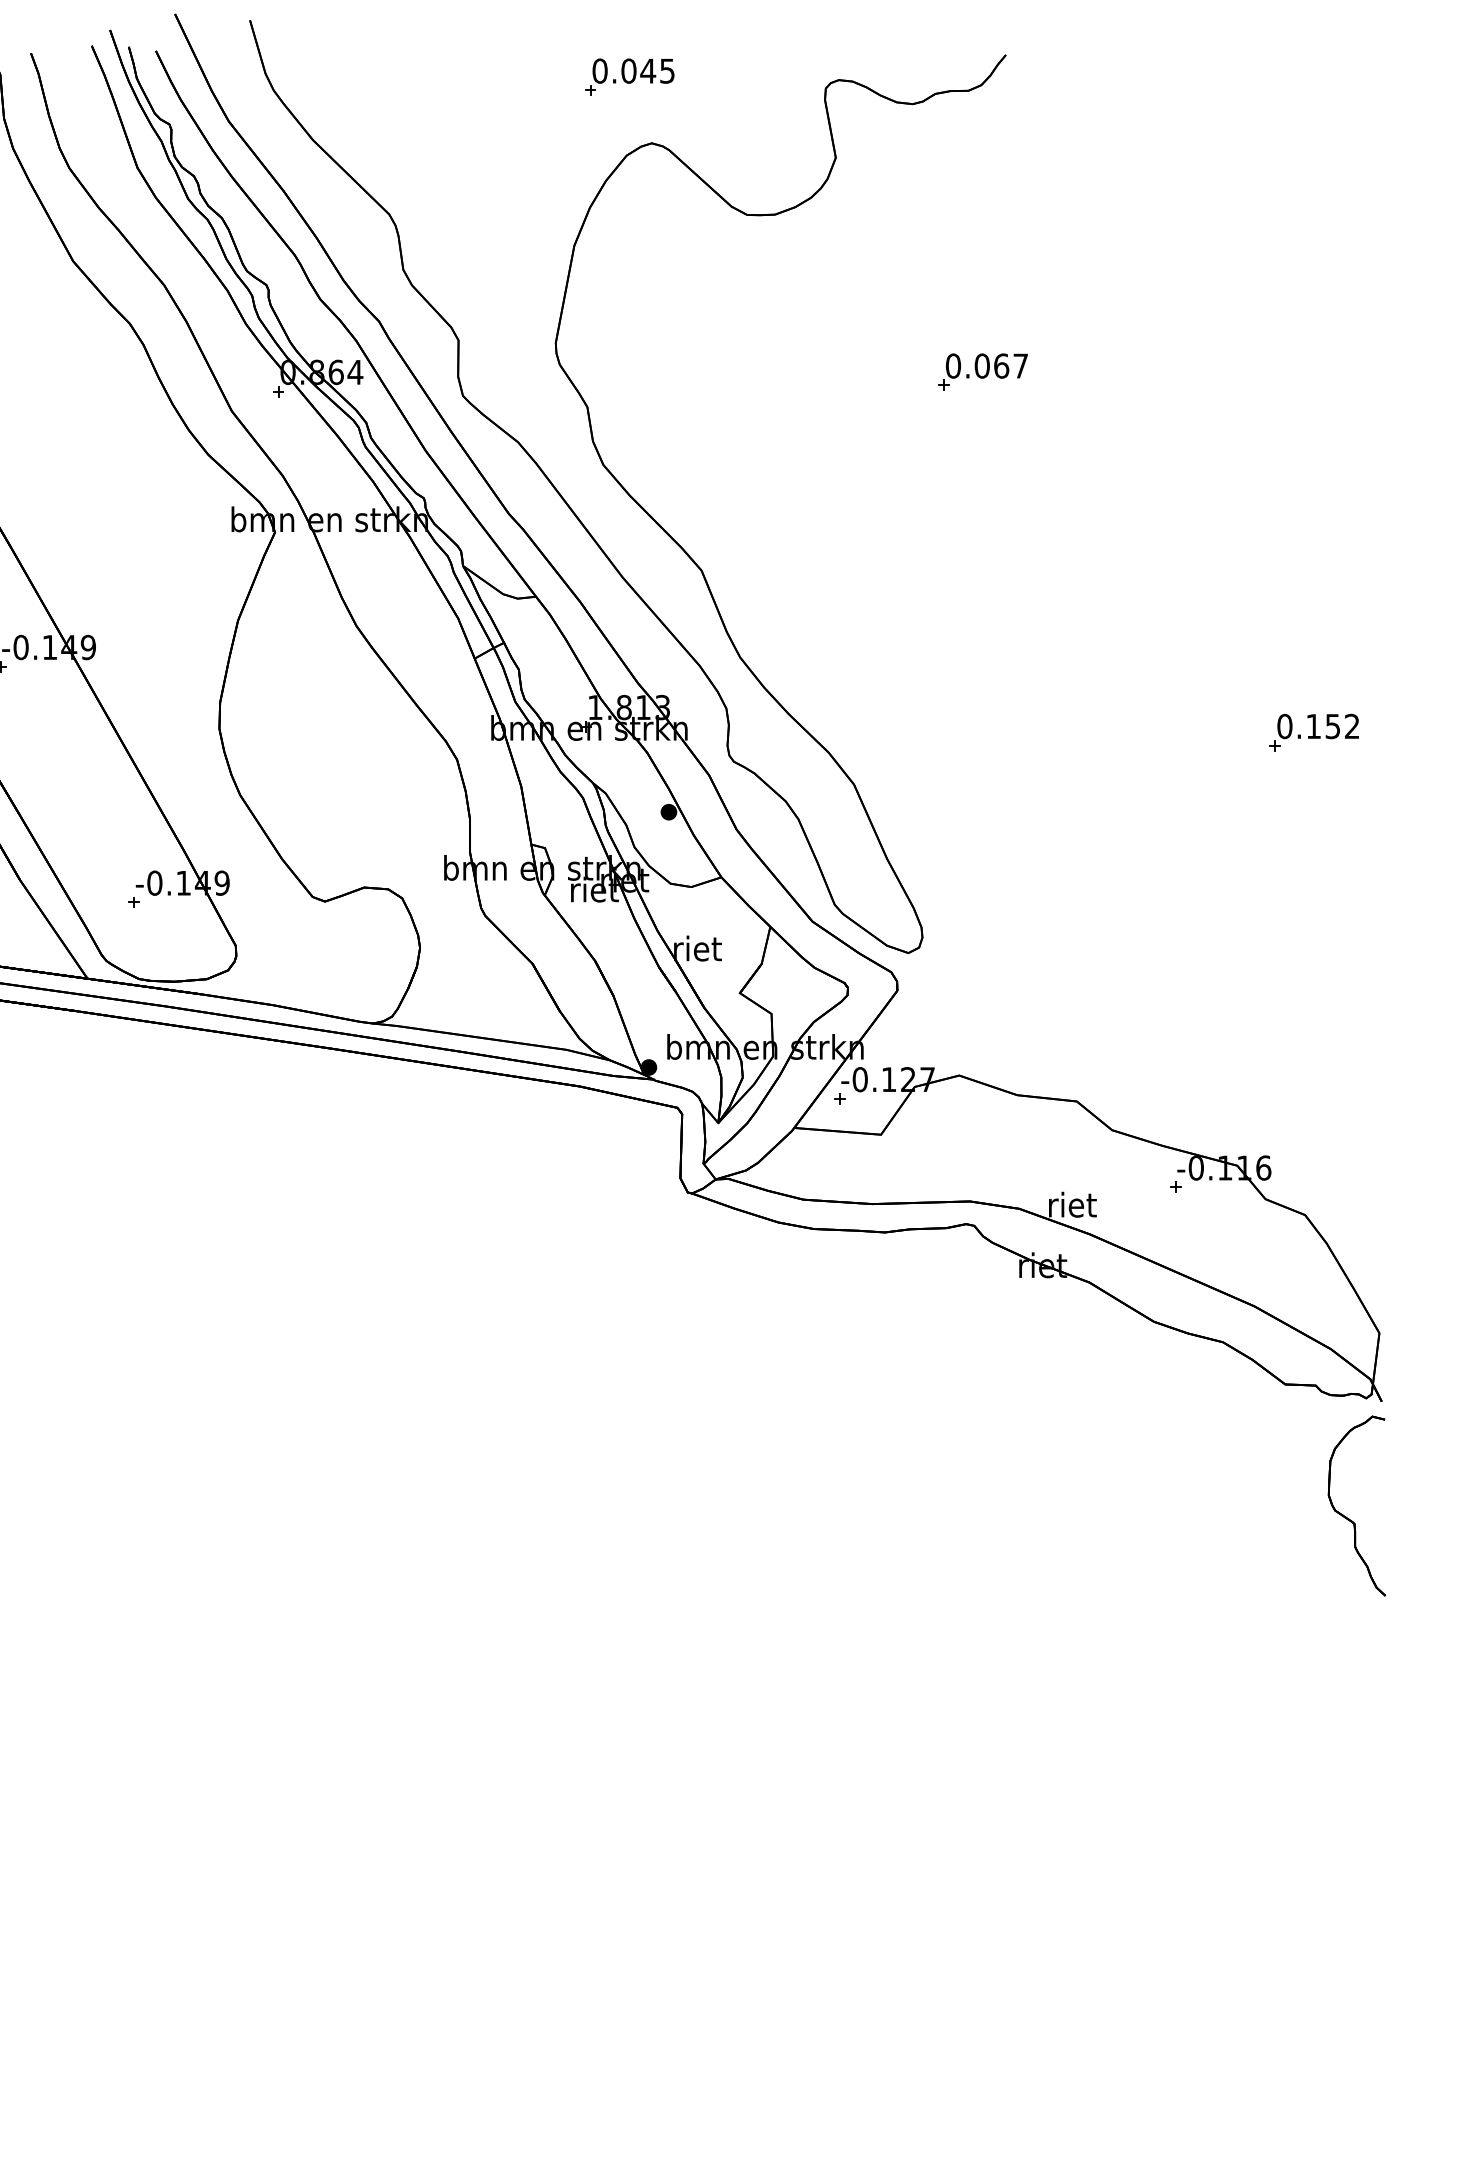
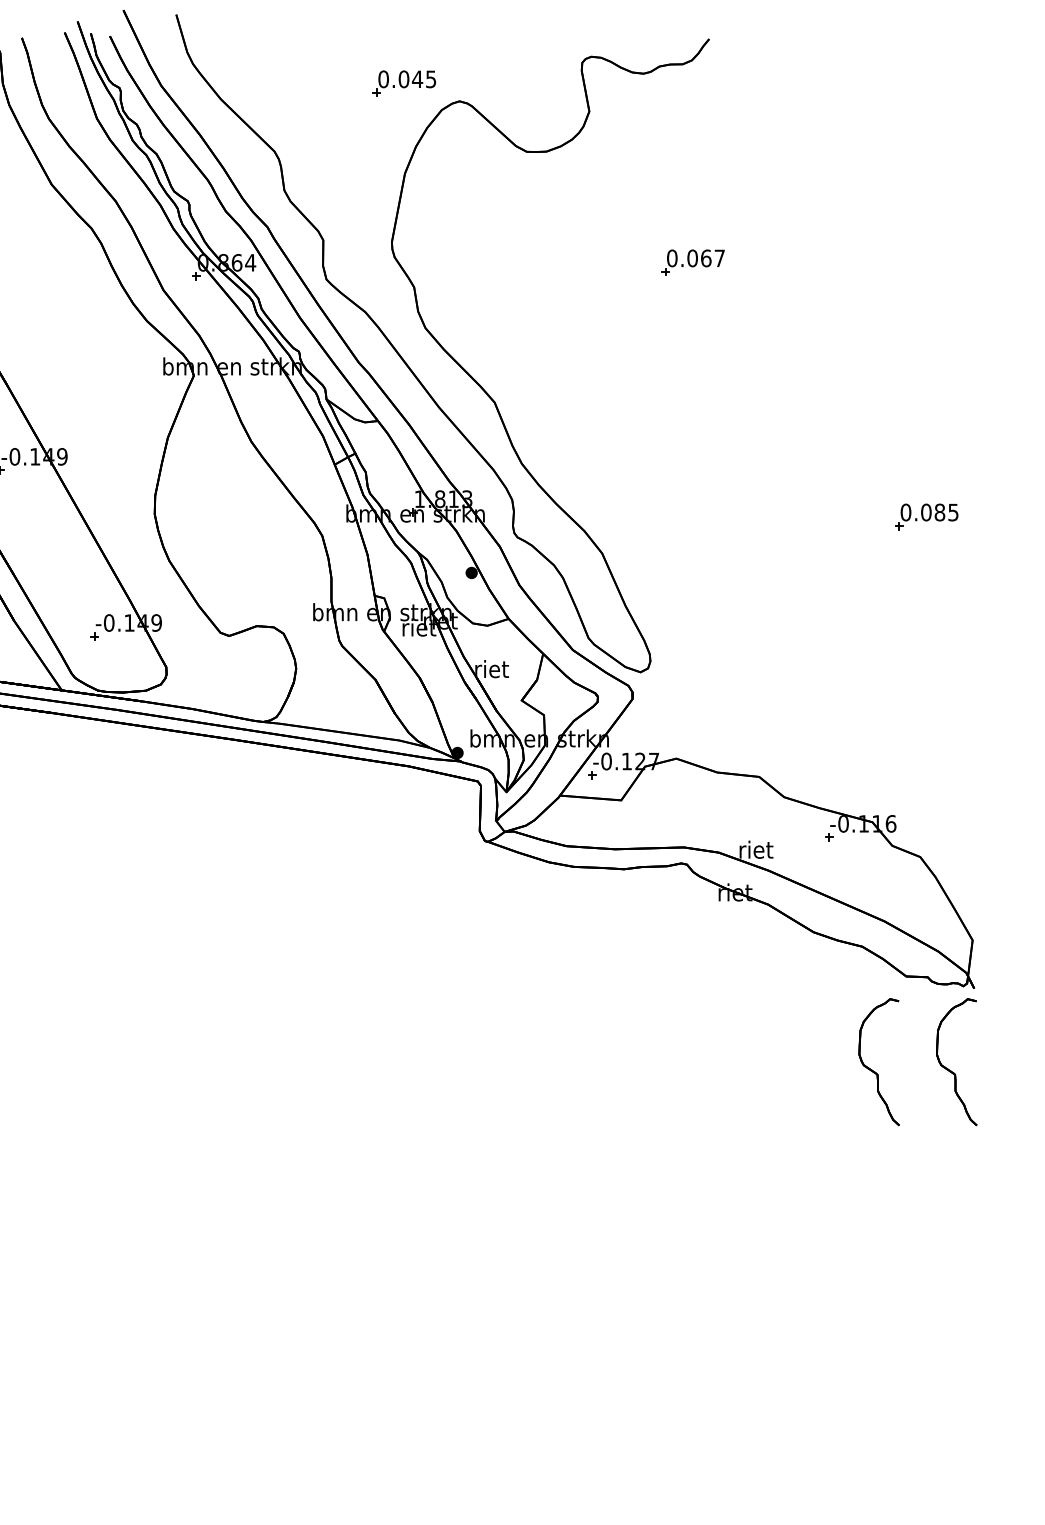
part: (629, 76) -> (404, 83), moved
text: (1332, 726) -> (939, 512), 0.152 -> 0.085
part: (1239, 1518) -> (873, 1070), added

